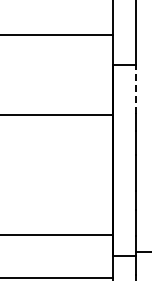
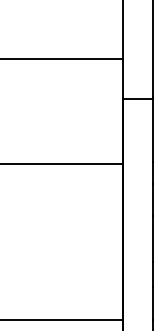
line: (135, 88) -> (152, 129), dashed -> solid

